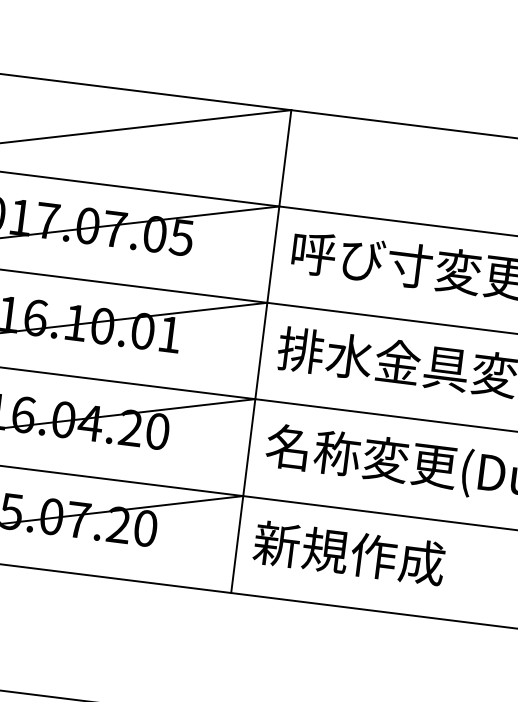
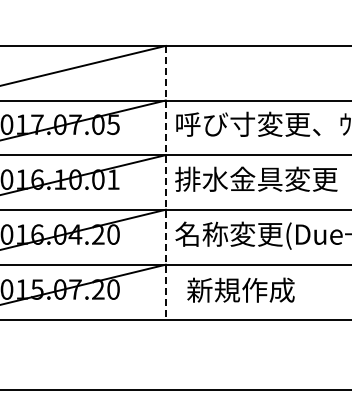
line: (260, 351) -> (165, 182), solid -> dashed
text: (348, 551) -> (240, 289), moved

